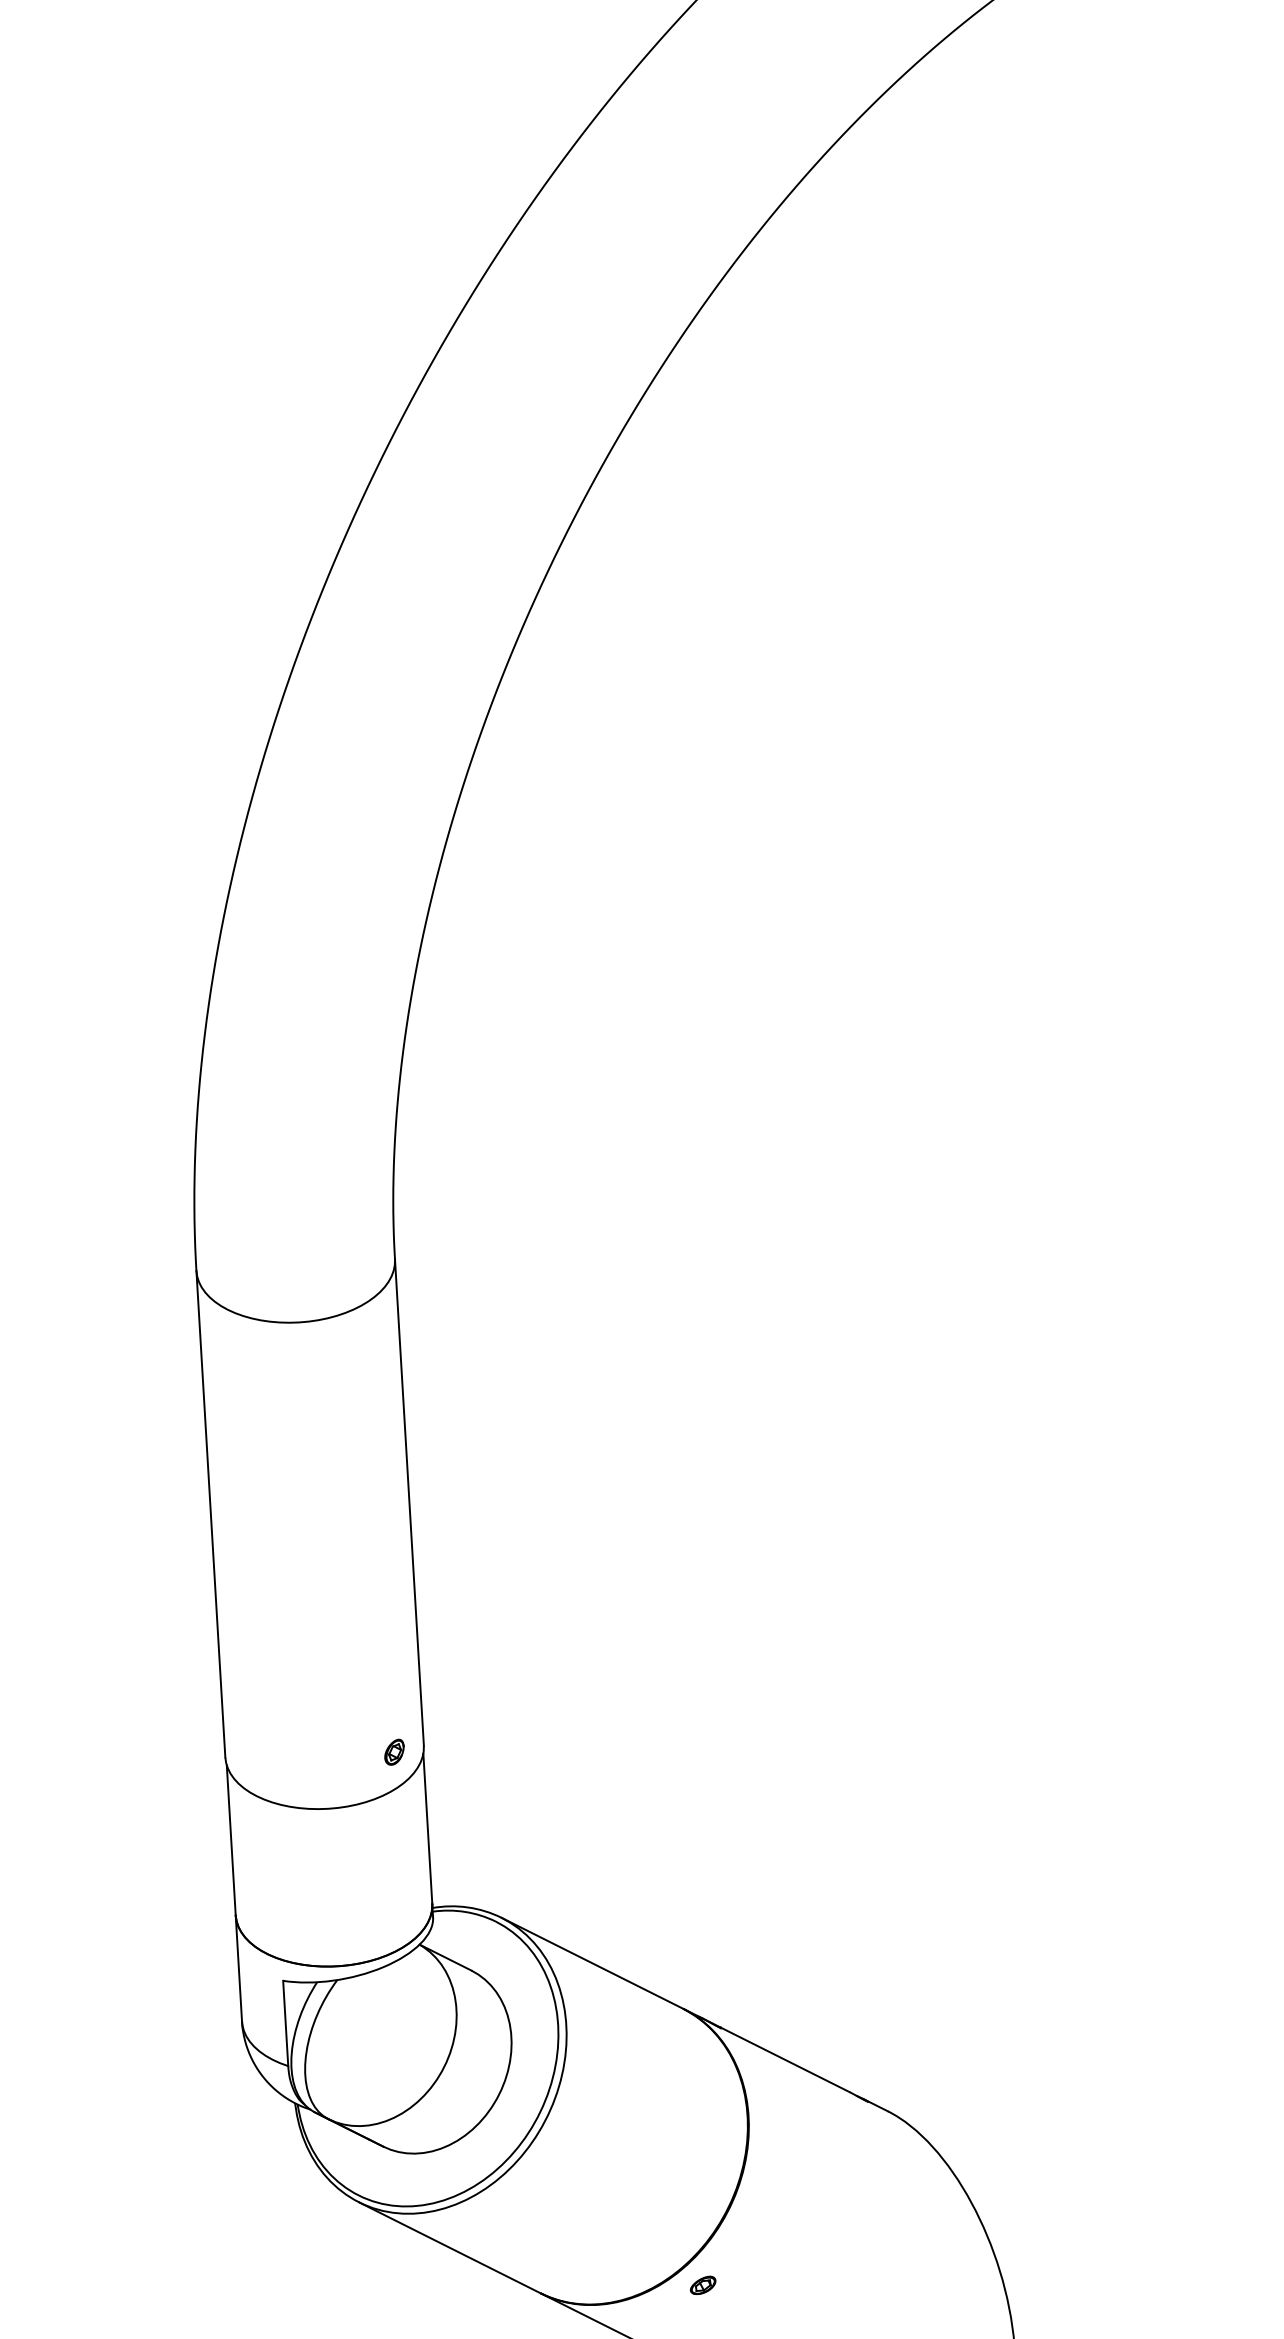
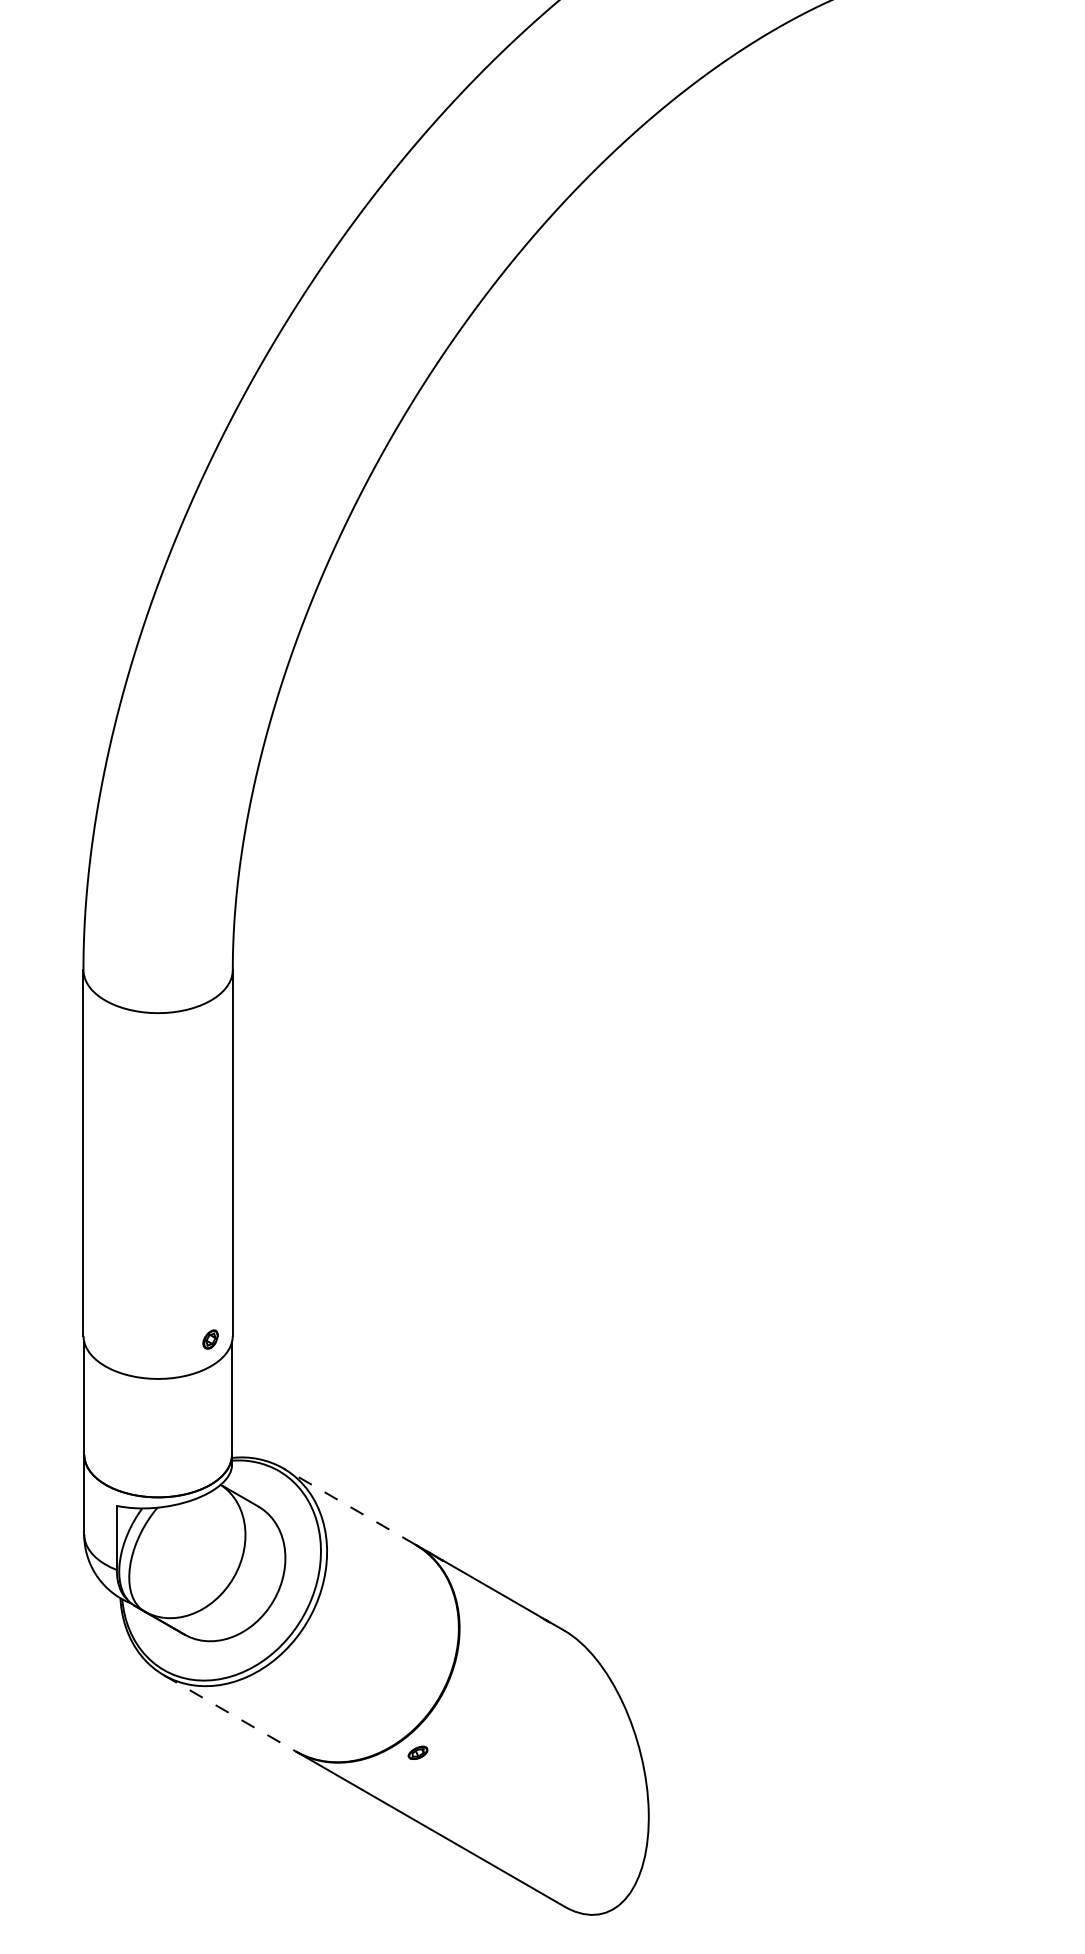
line: (591, 1963) -> (348, 1506), solid -> dashed
line: (450, 2247) -> (230, 1713), solid -> dashed

